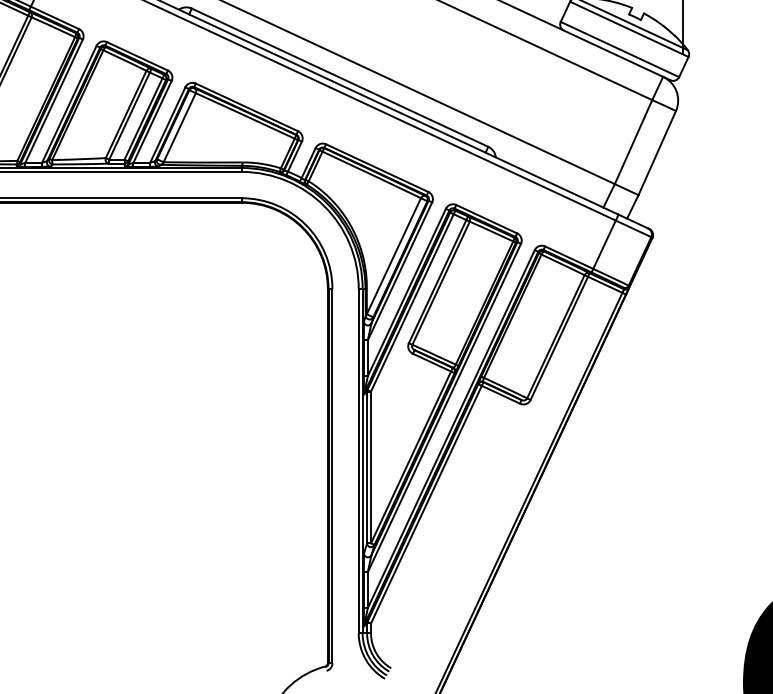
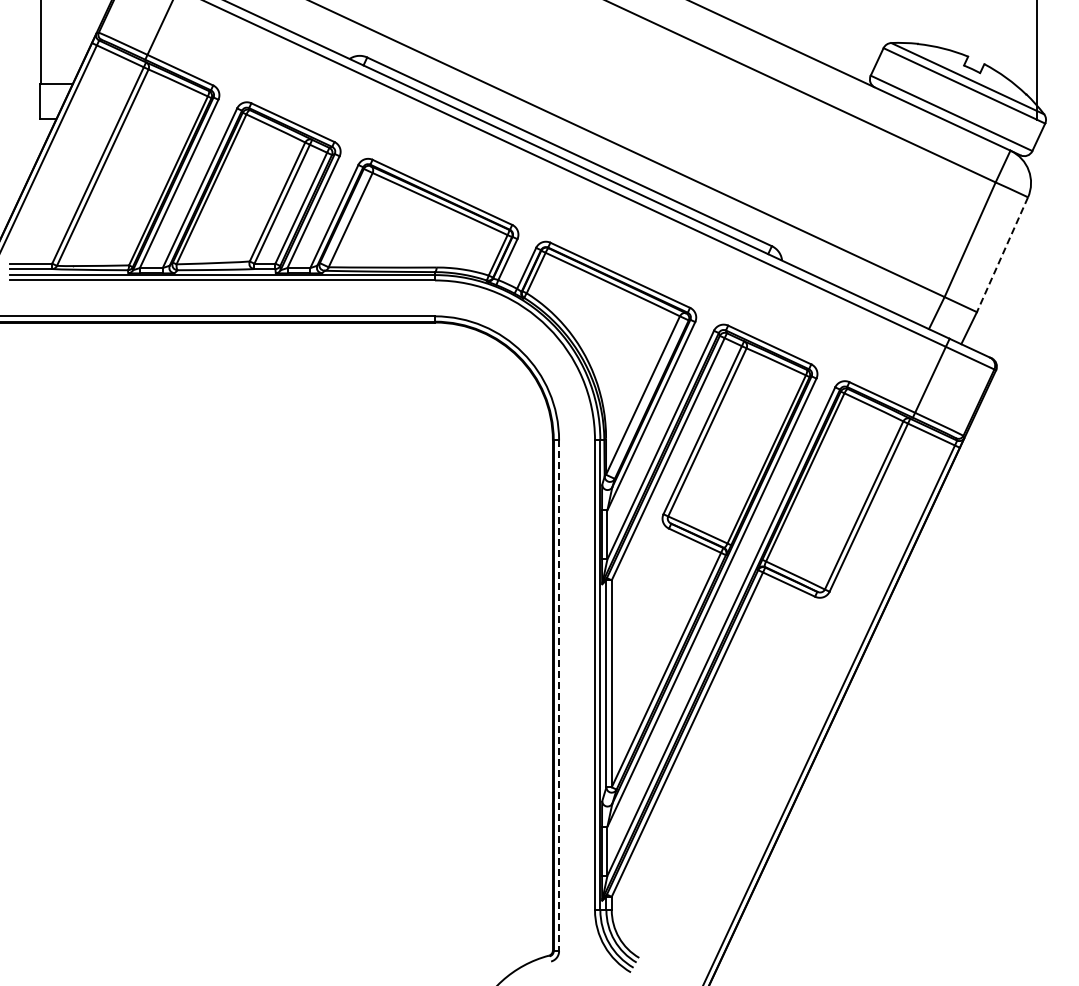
line: (657, 152) -> (1002, 254), solid -> dashed
line: (332, 476) -> (559, 696), solid -> dashed

